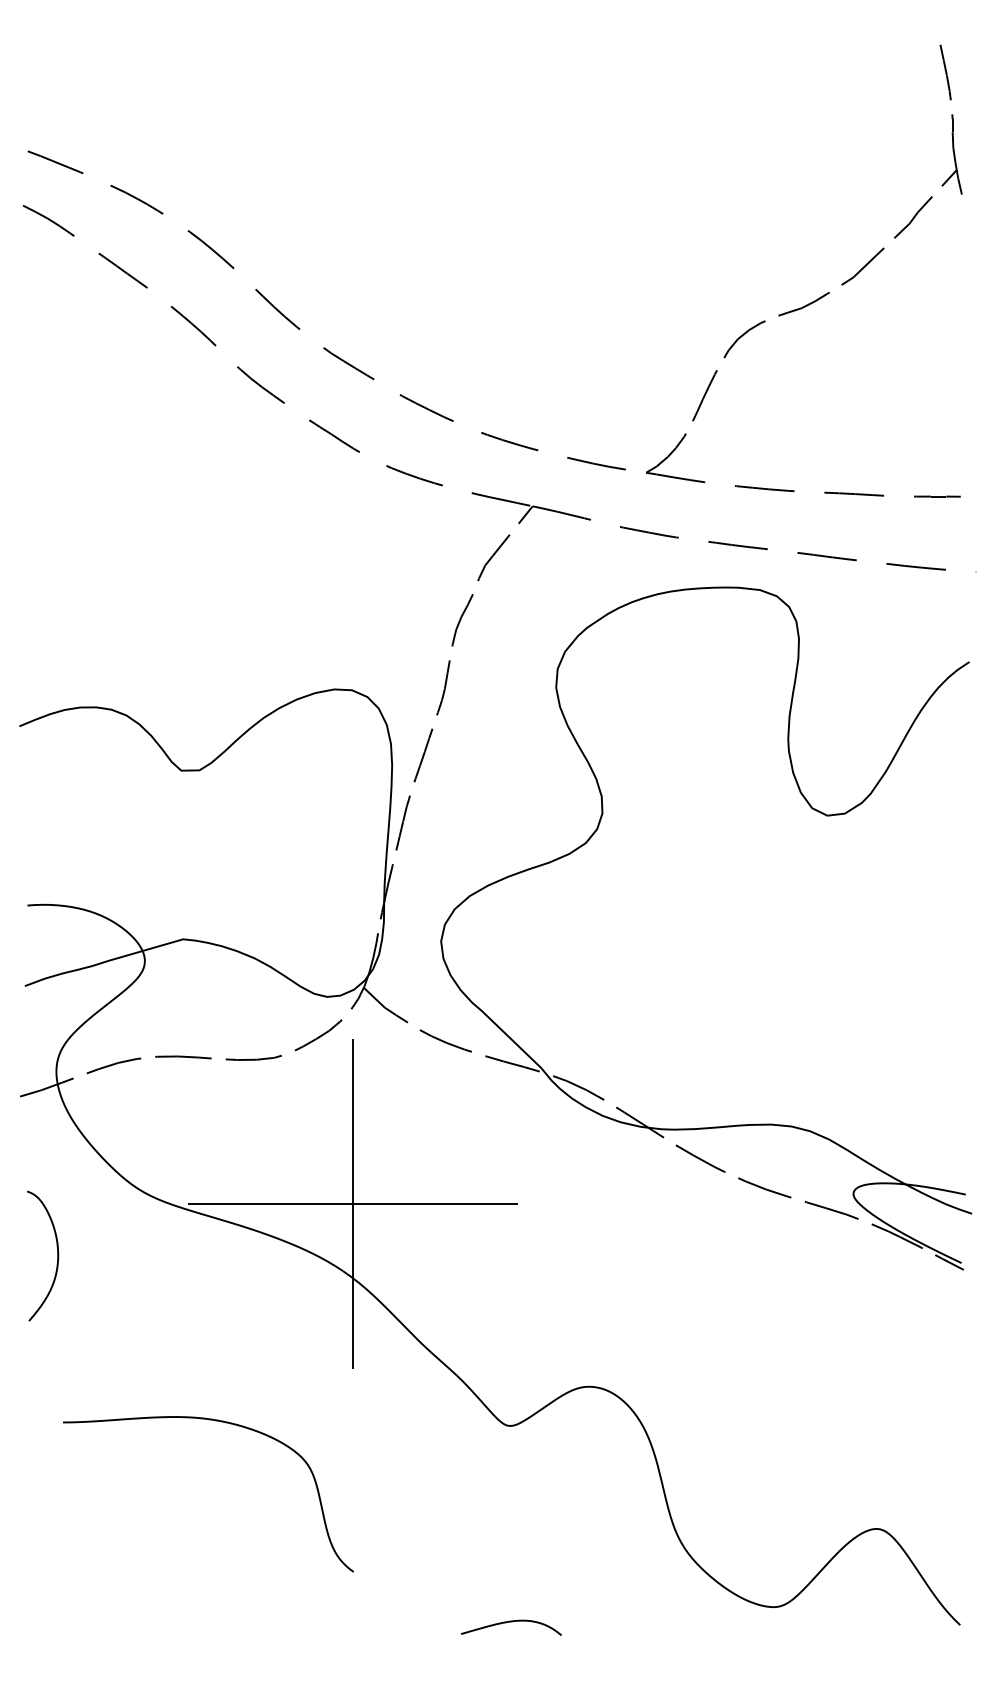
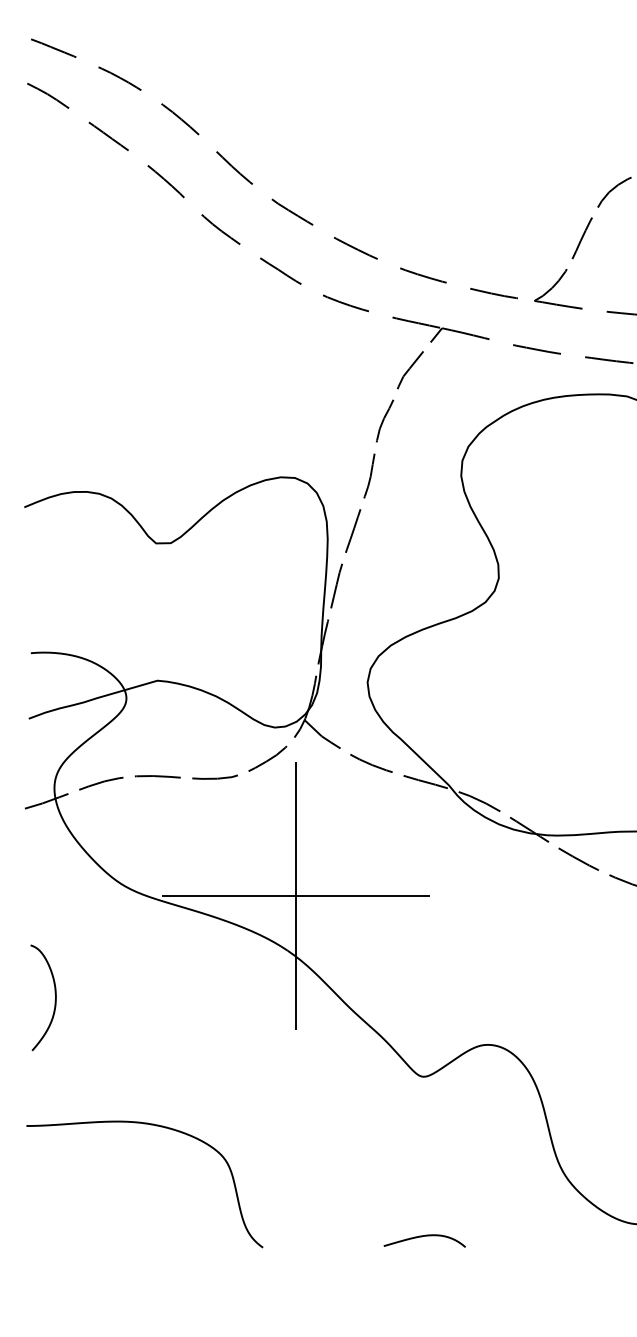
curve: (57, 1255) -> (55, 997), moved
curve: (225, 1423) -> (158, 1126), moved

